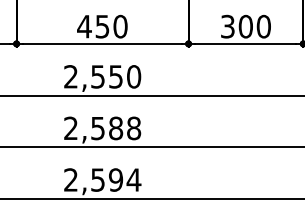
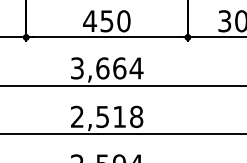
text: (102, 76) -> (106, 68), 2,550 -> 3,664
text: (116, 128) -> (120, 116), 2,588 -> 2,518

